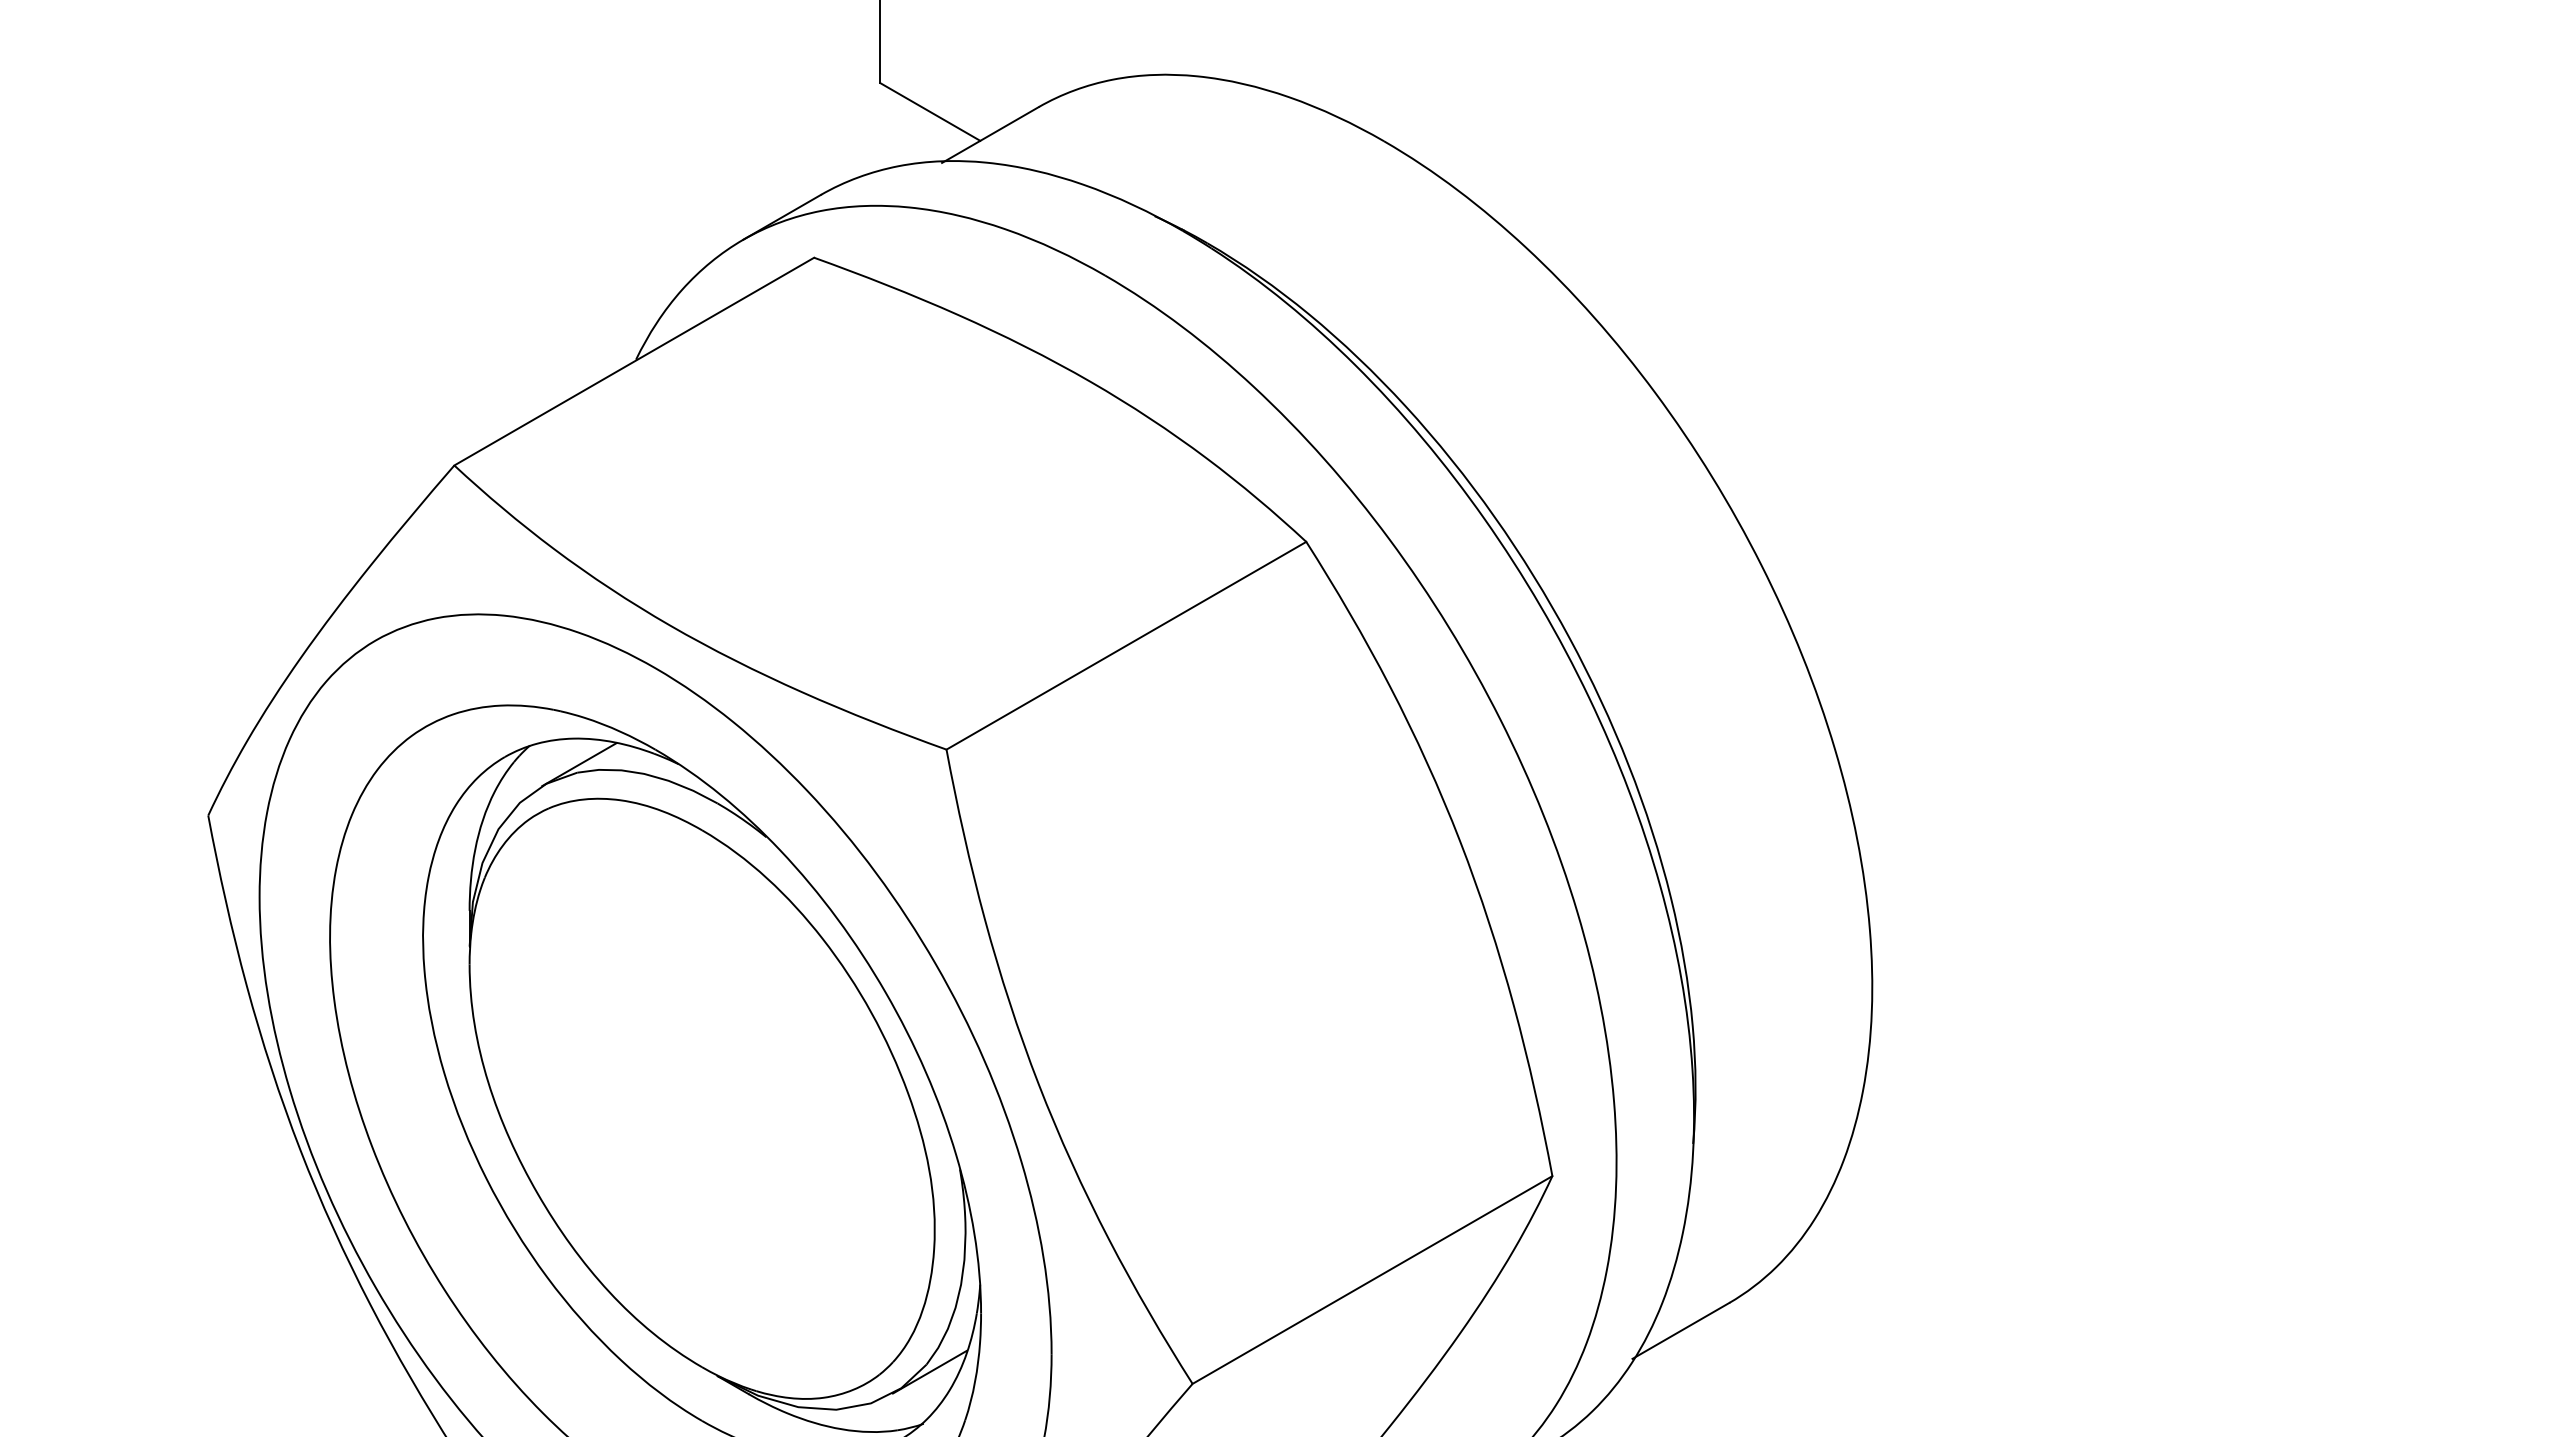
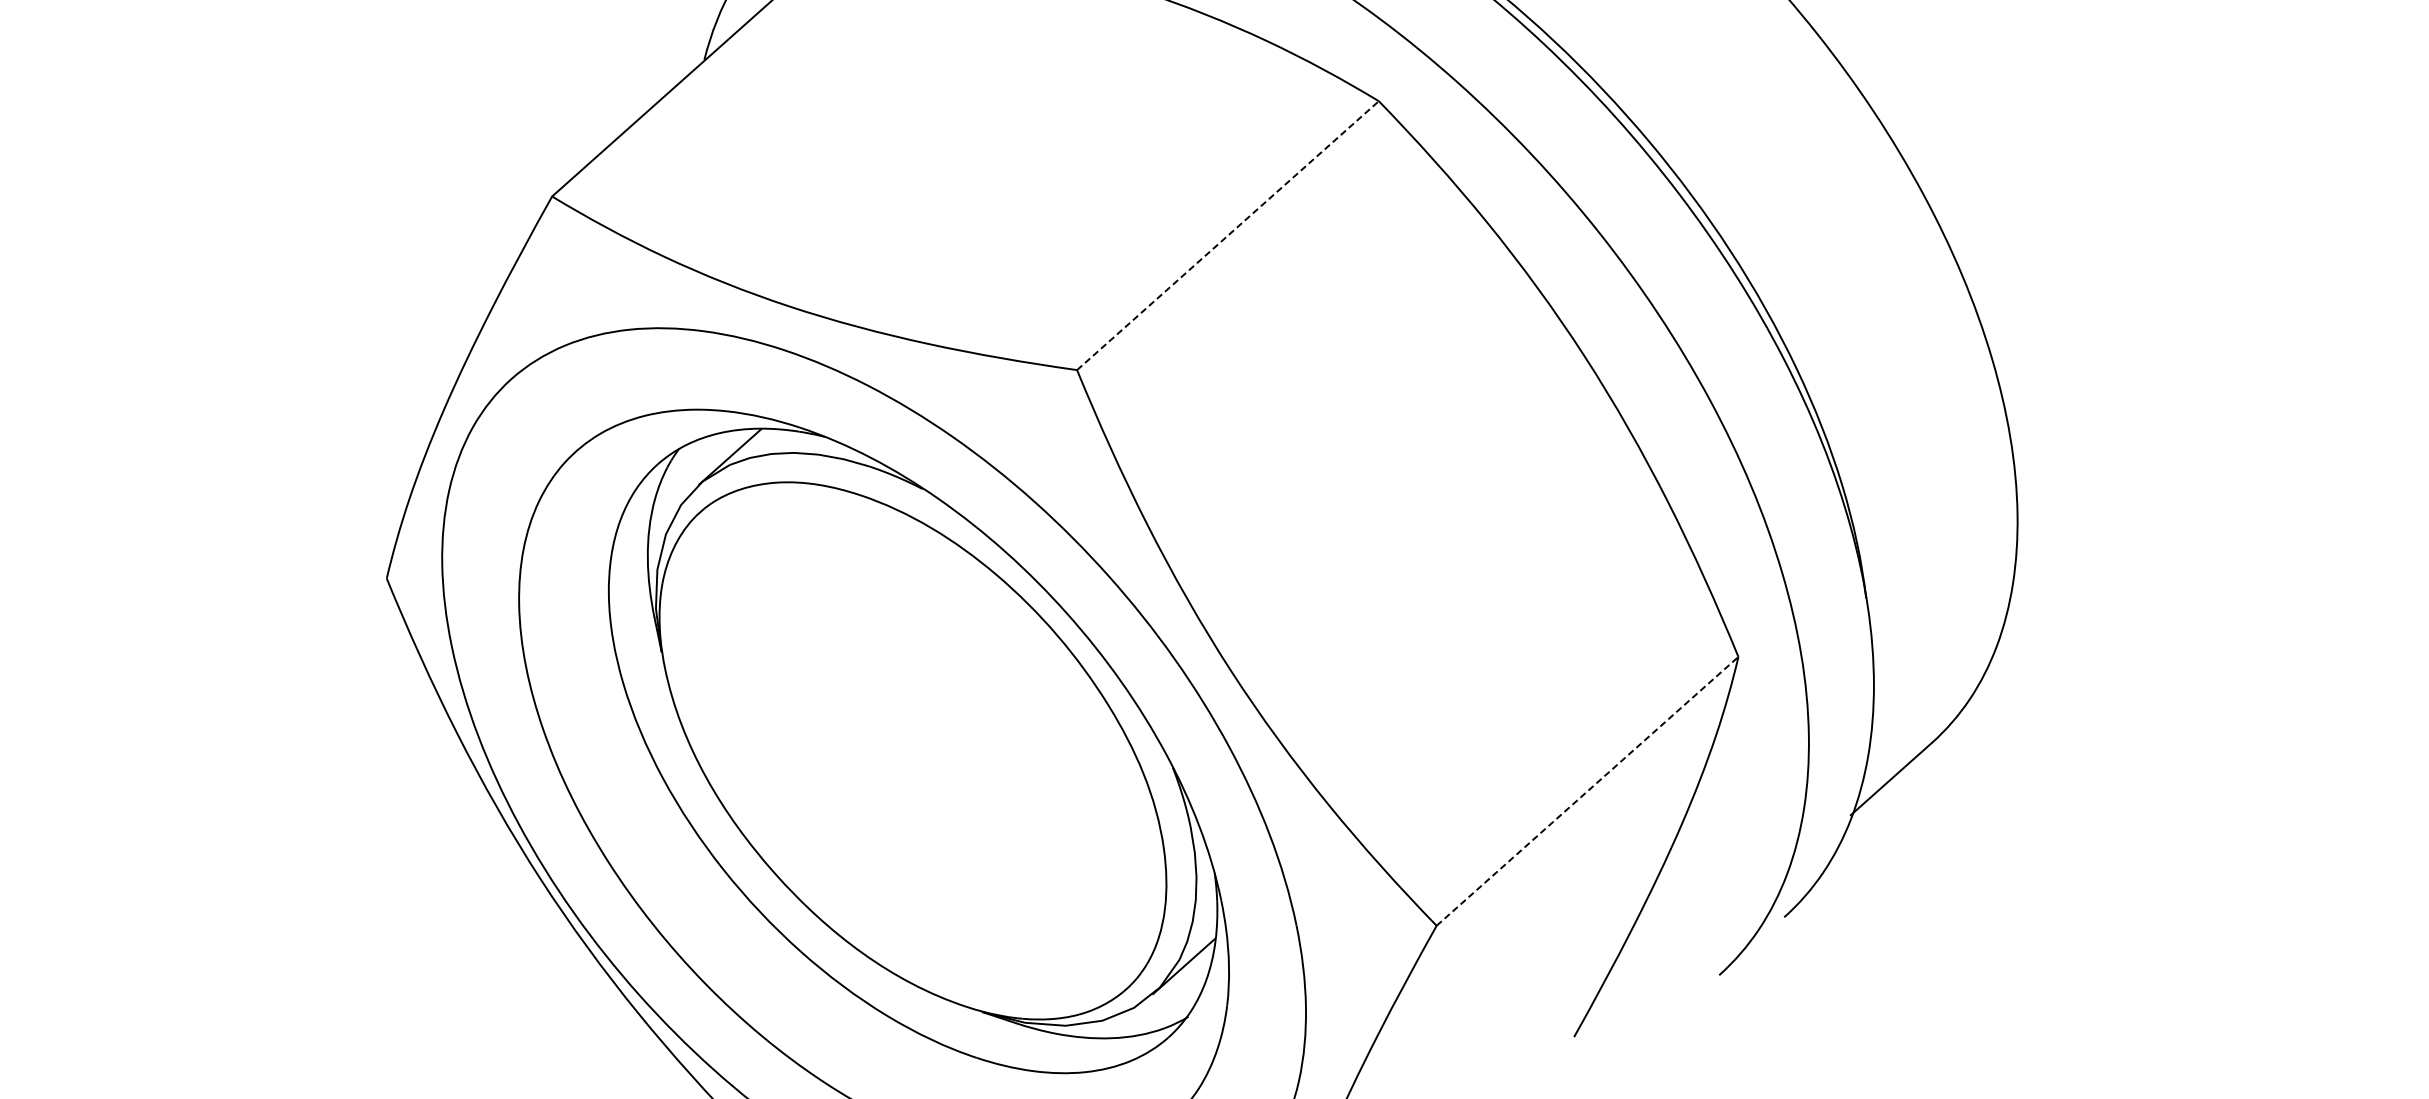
line: (1126, 645) -> (1228, 235), solid -> dashed
line: (1372, 1280) -> (1587, 791), solid -> dashed

